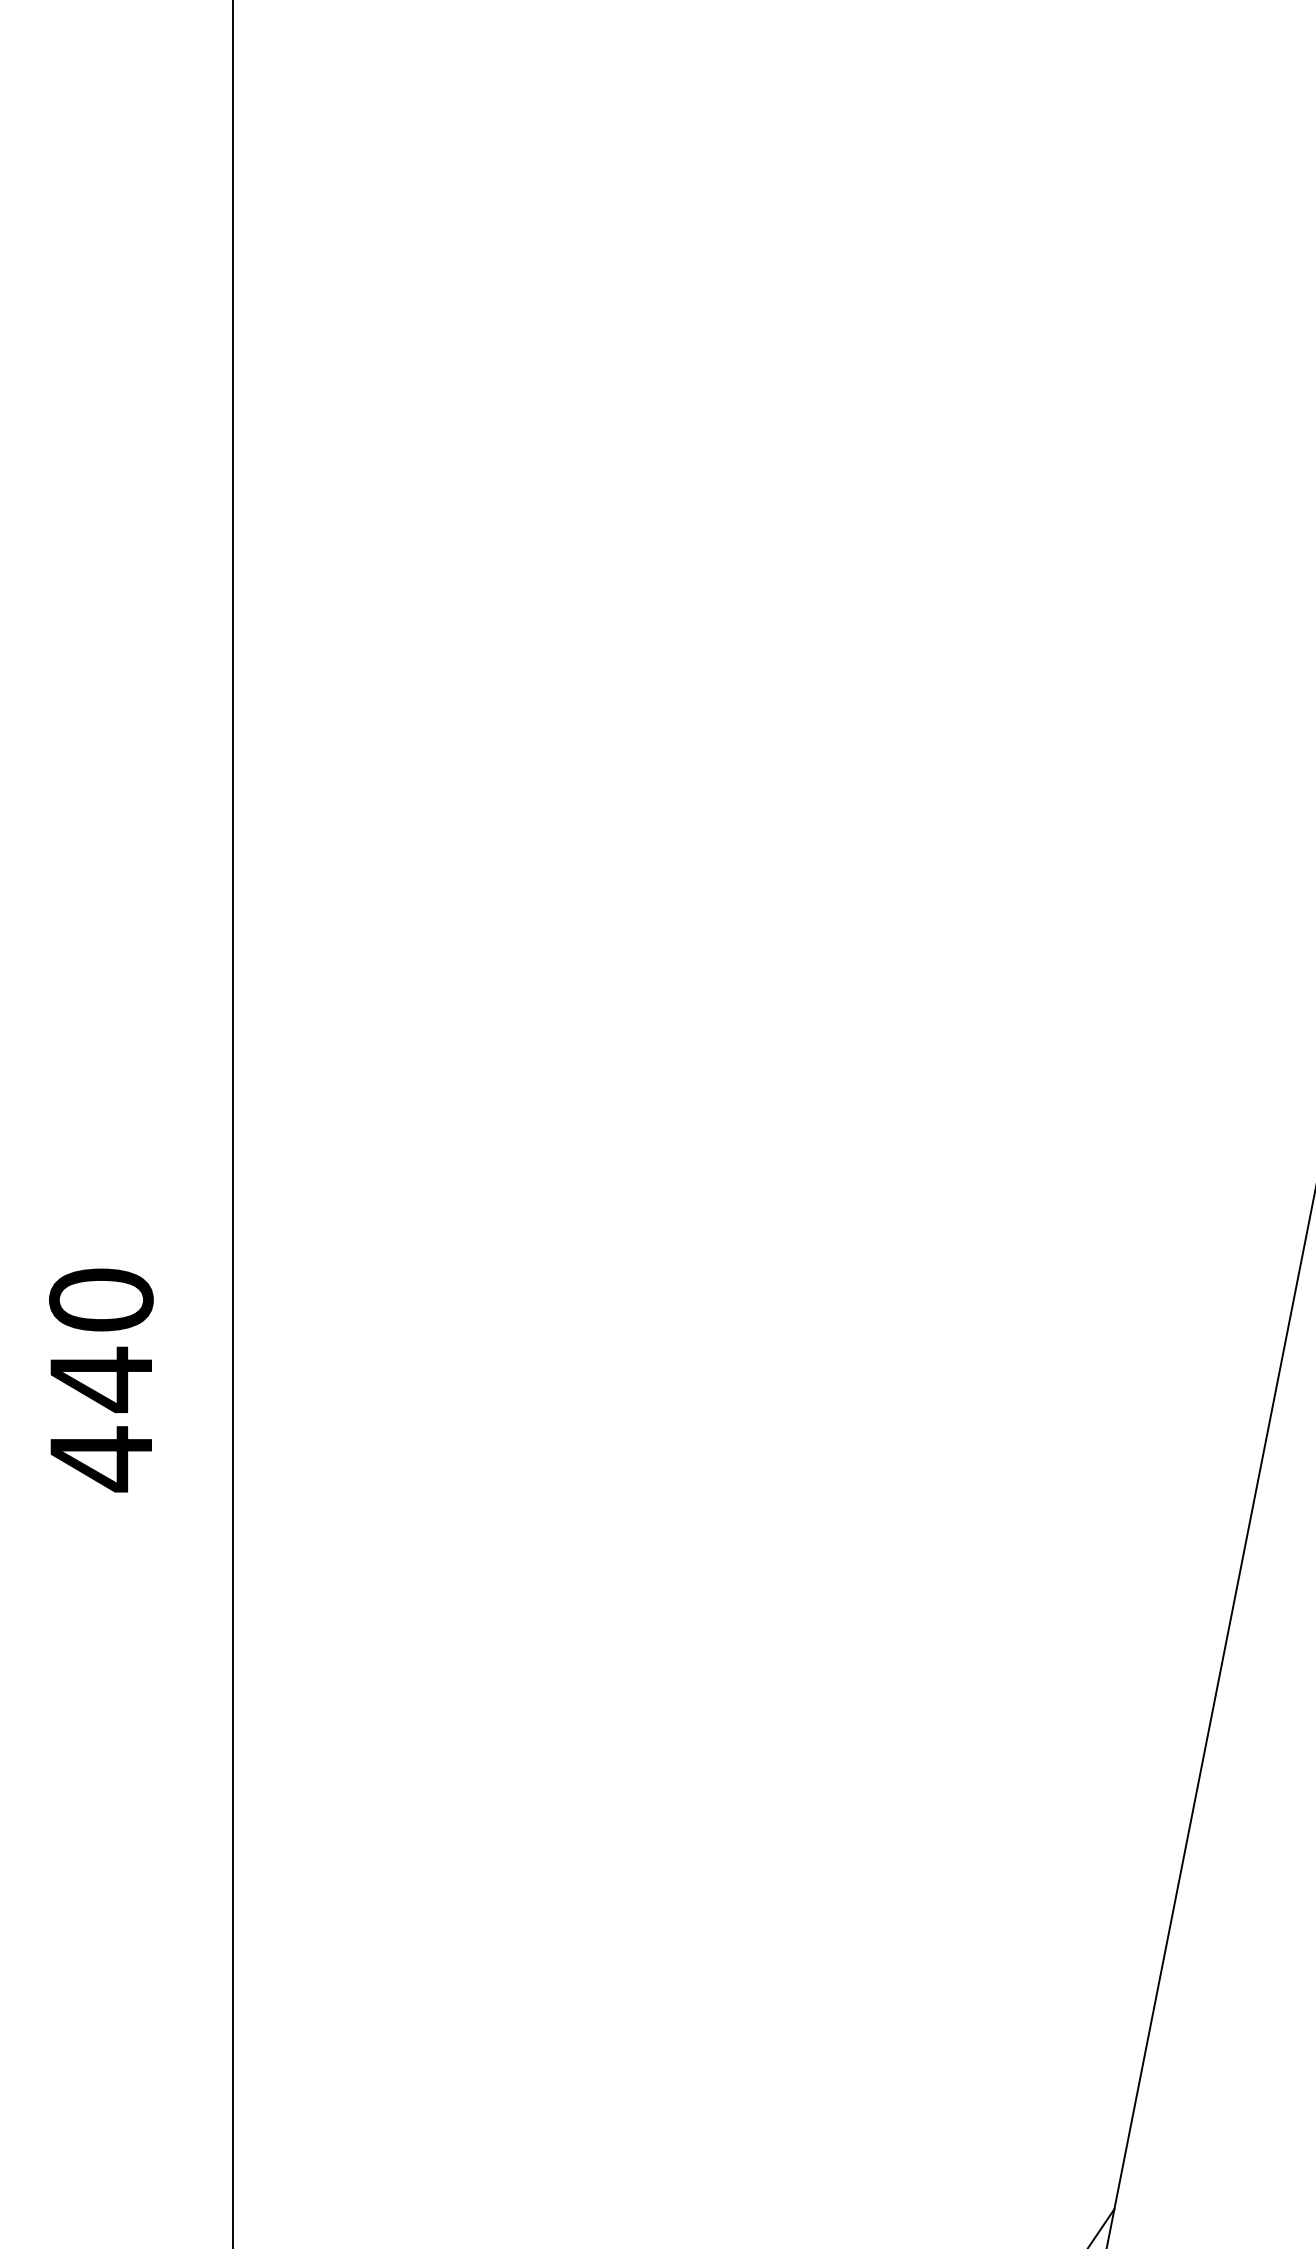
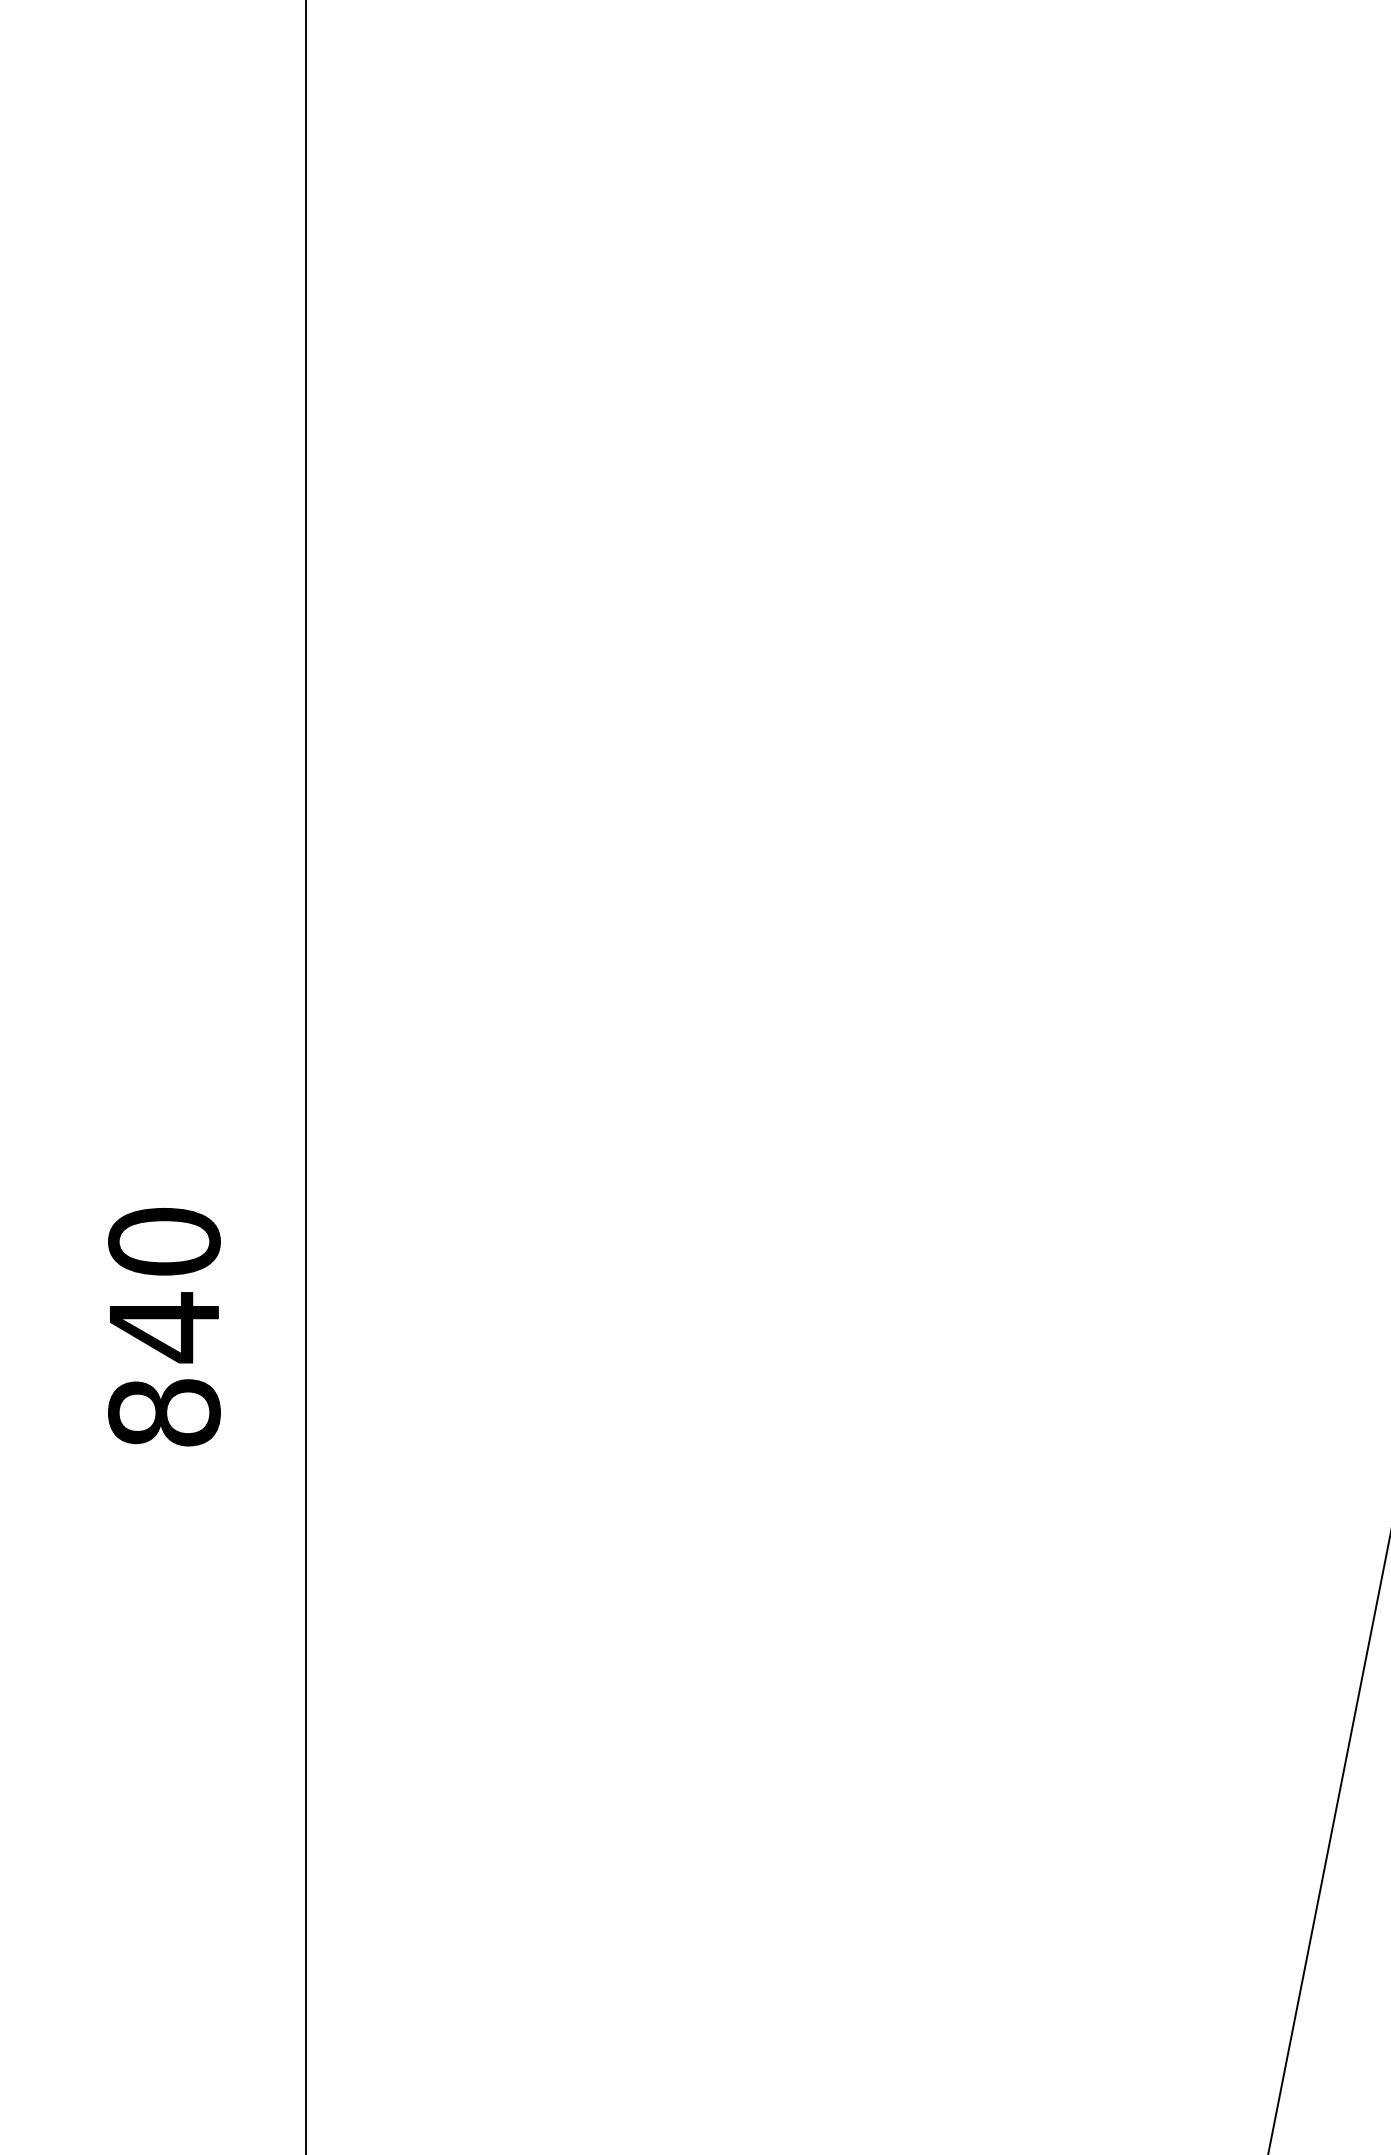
text: (101, 1459) -> (164, 1413), 440 -> 840

